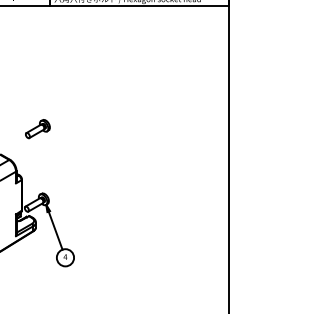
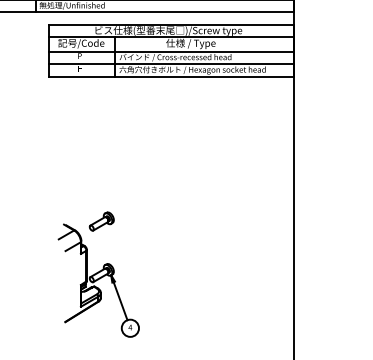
part: (37, 128) -> (101, 221), moved

